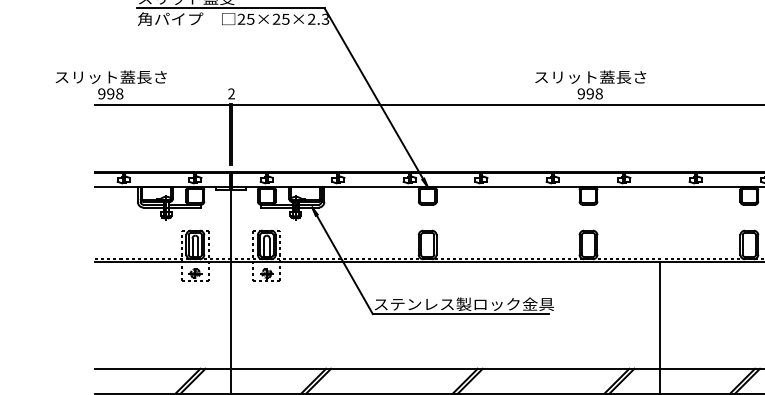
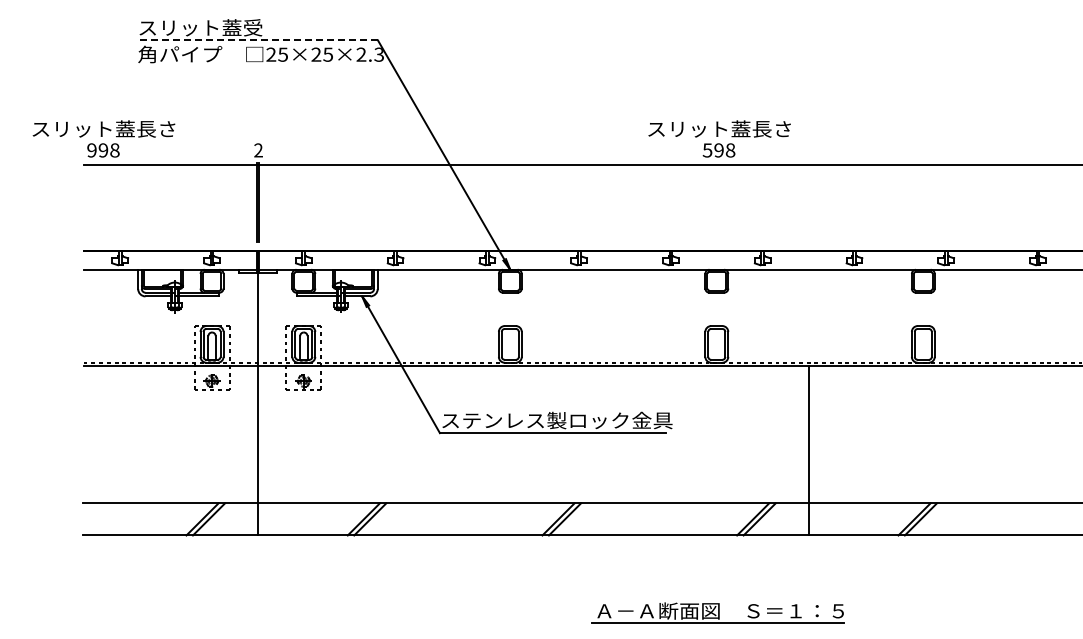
line: (230, 8) -> (257, 40), solid -> dashed
text: (581, 93) -> (707, 150), 998 -> 598

